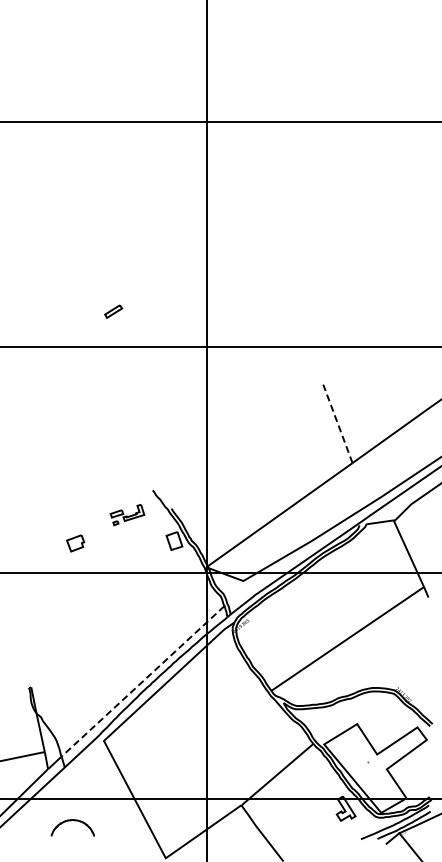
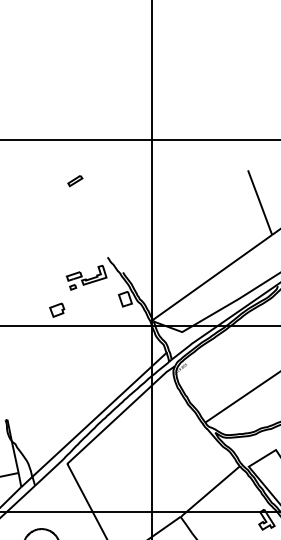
part: (113, 311) -> (75, 180), moved
line: (337, 423) -> (259, 202), dashed -> solid
part: (127, 514) -> (86, 277), size x1.43
part: (75, 543) -> (57, 310), moved
line: (143, 681) -> (99, 414), dashed -> solid

